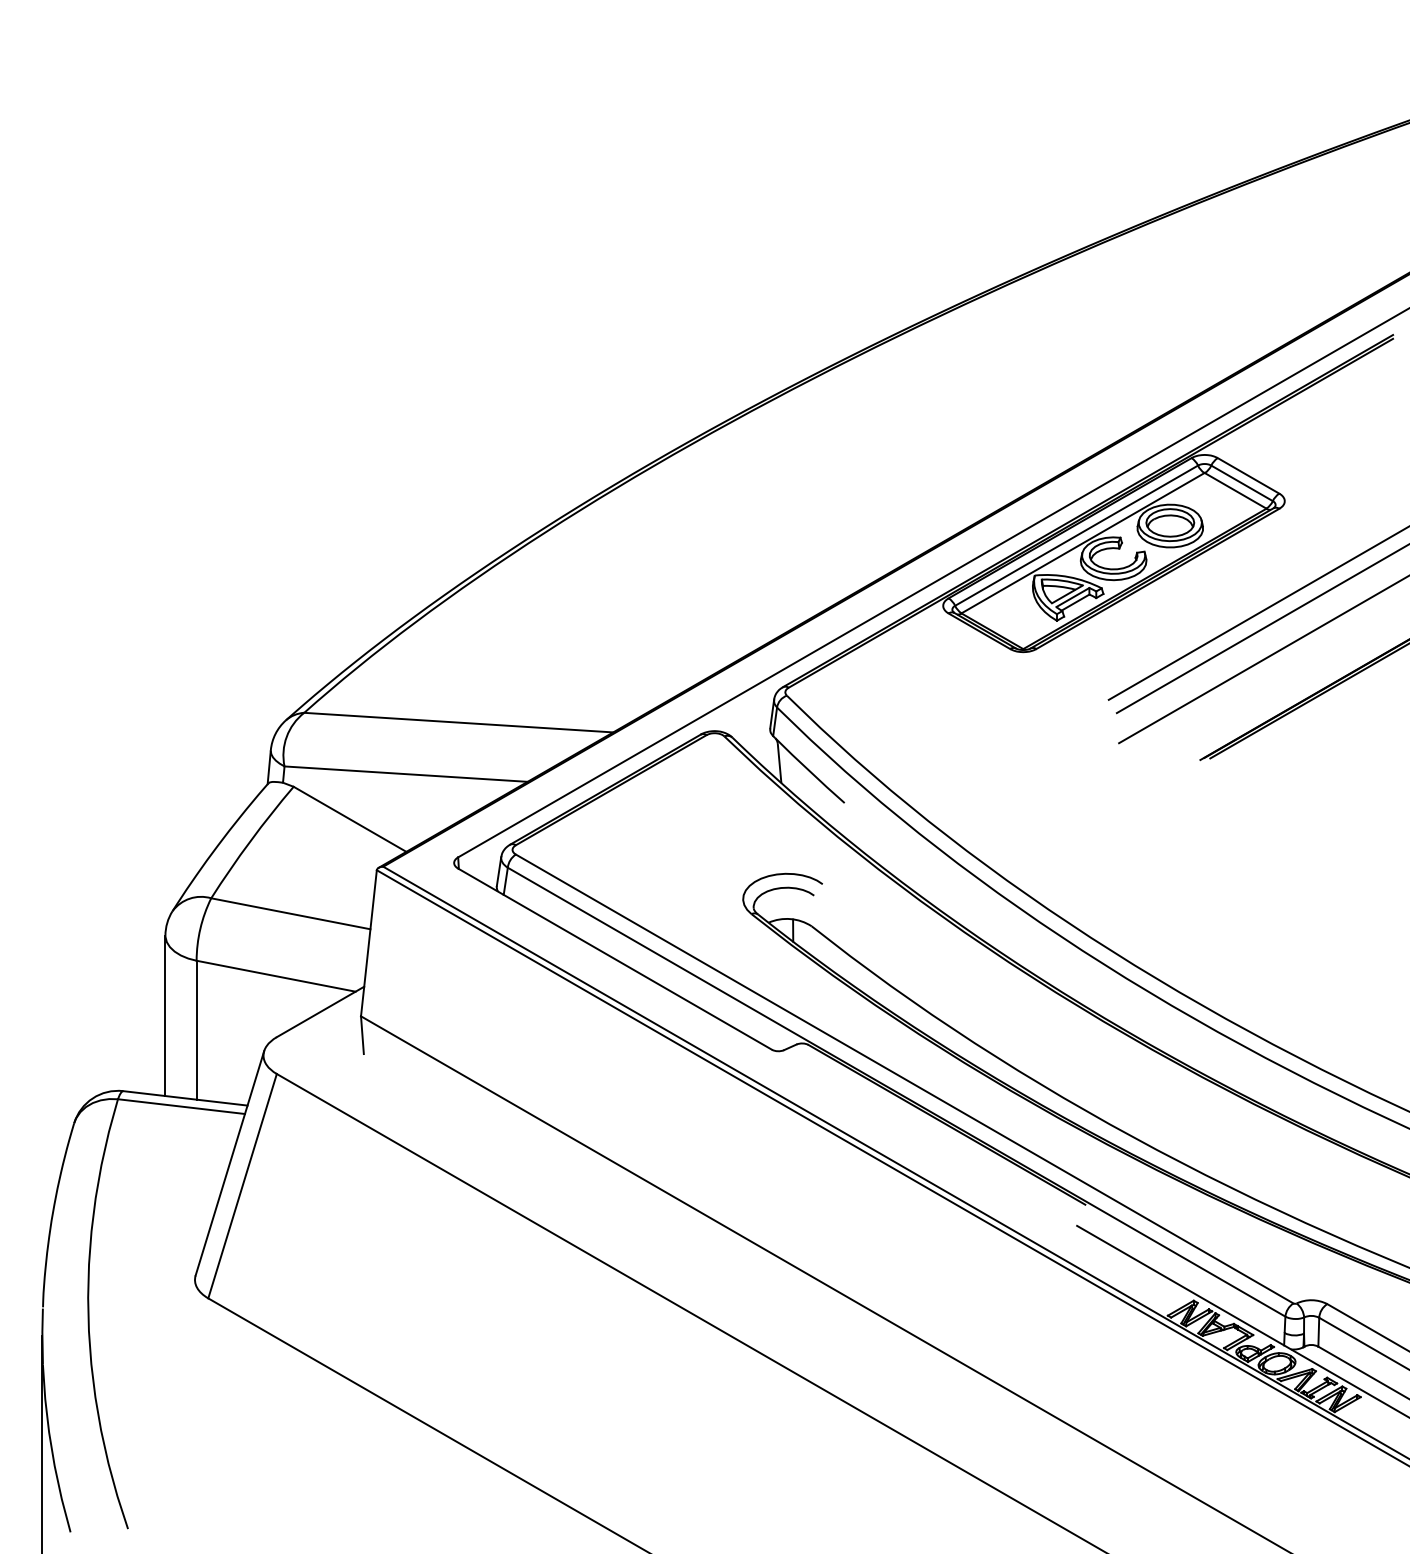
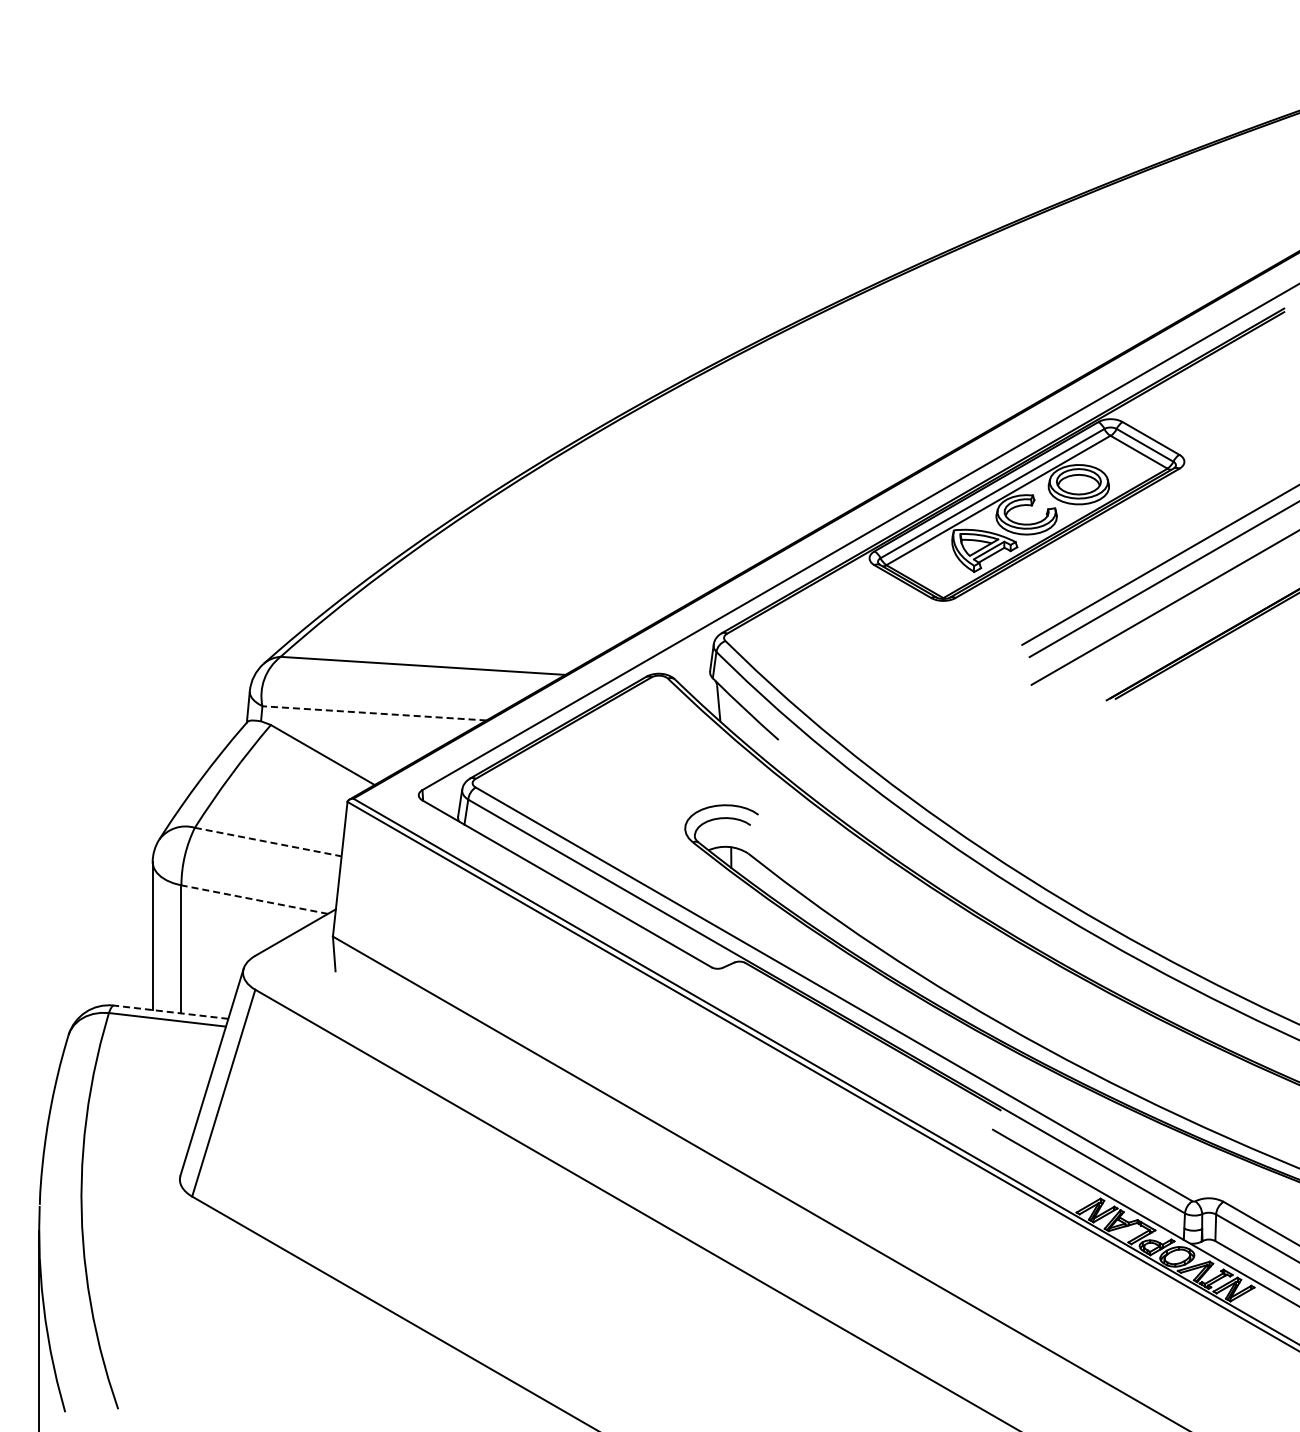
line: (405, 774) -> (373, 713), solid -> dashed
line: (291, 914) -> (268, 842), solid -> dashed
line: (275, 976) -> (254, 899), solid -> dashed
line: (185, 1098) -> (171, 1012), solid -> dashed

